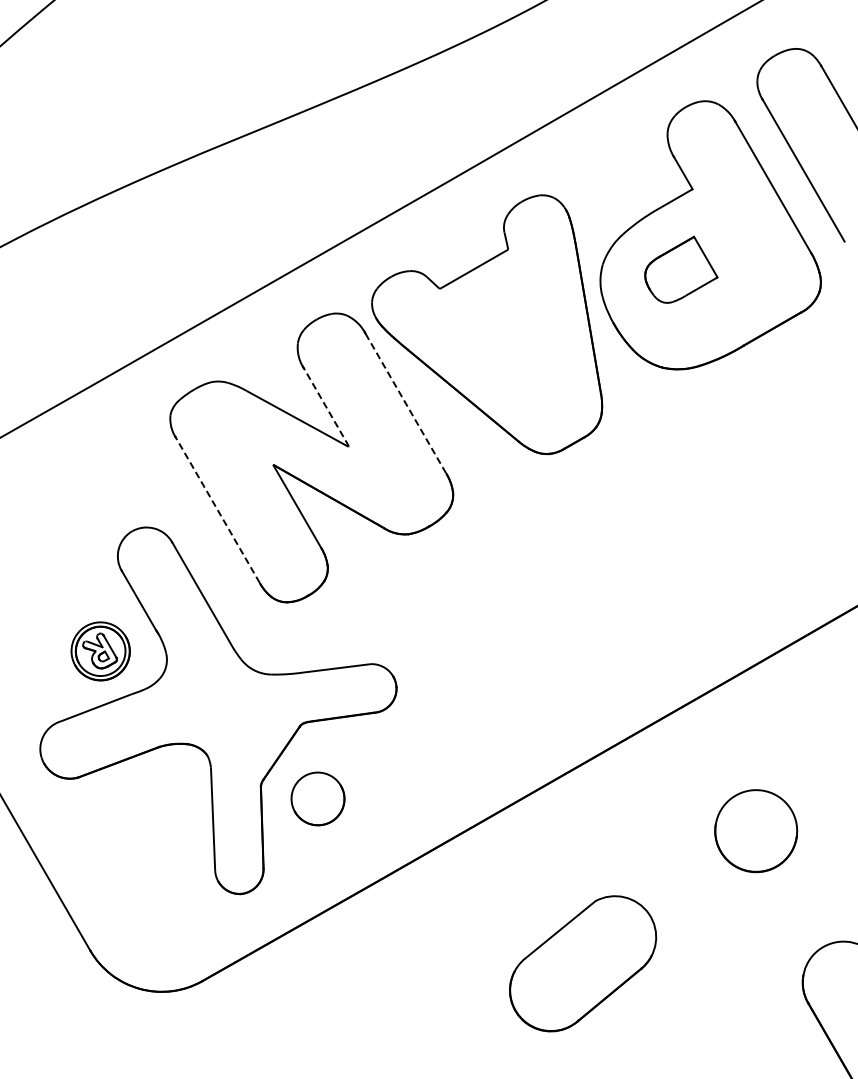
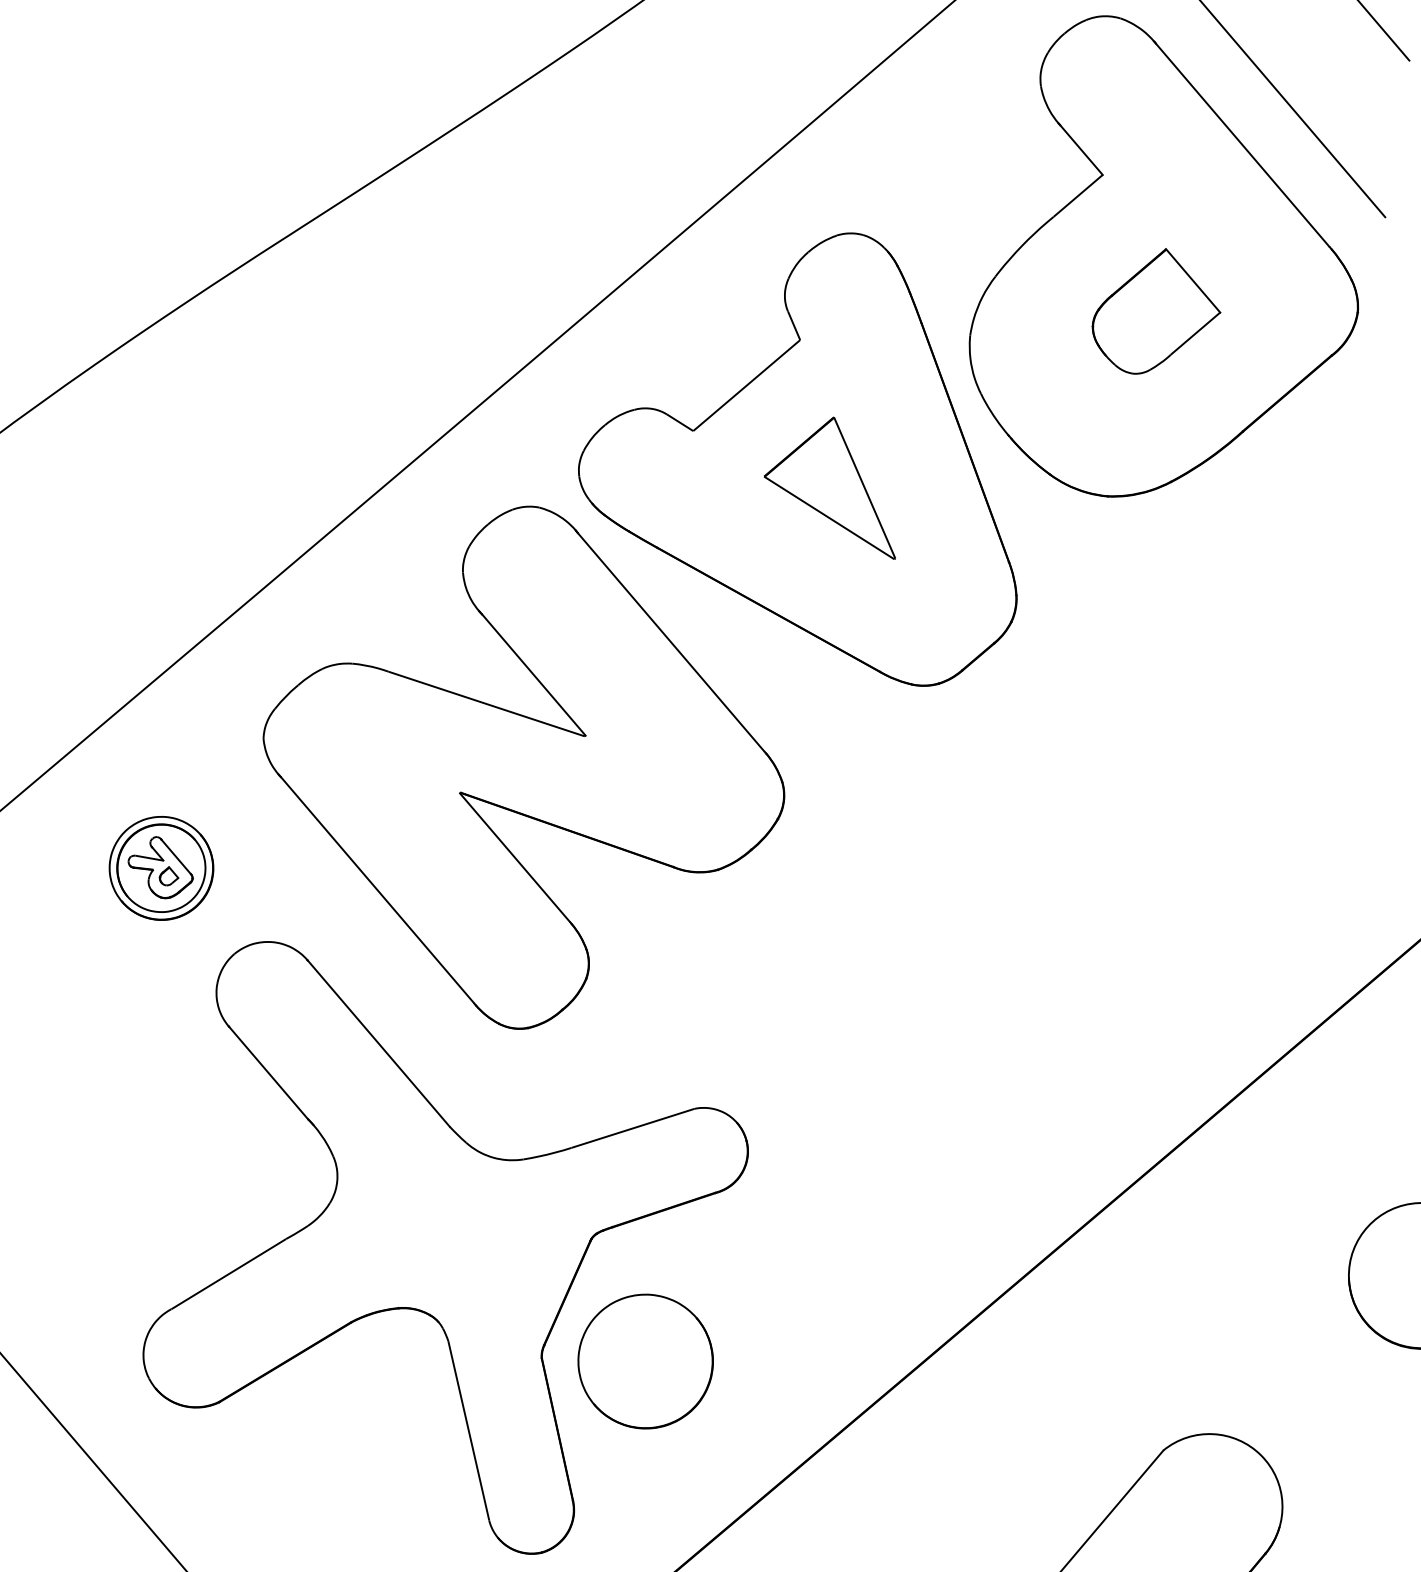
part: (681, 269) -> (1154, 310), moved
part: (506, 338) -> (825, 496), added
line: (405, 403) -> (670, 642), dashed -> solid
line: (326, 407) -> (533, 674), dashed -> solid
line: (217, 510) -> (376, 890), dashed -> solid
part: (100, 651) -> (161, 868), moved
part: (317, 798) -> (644, 1360), size x1.43

